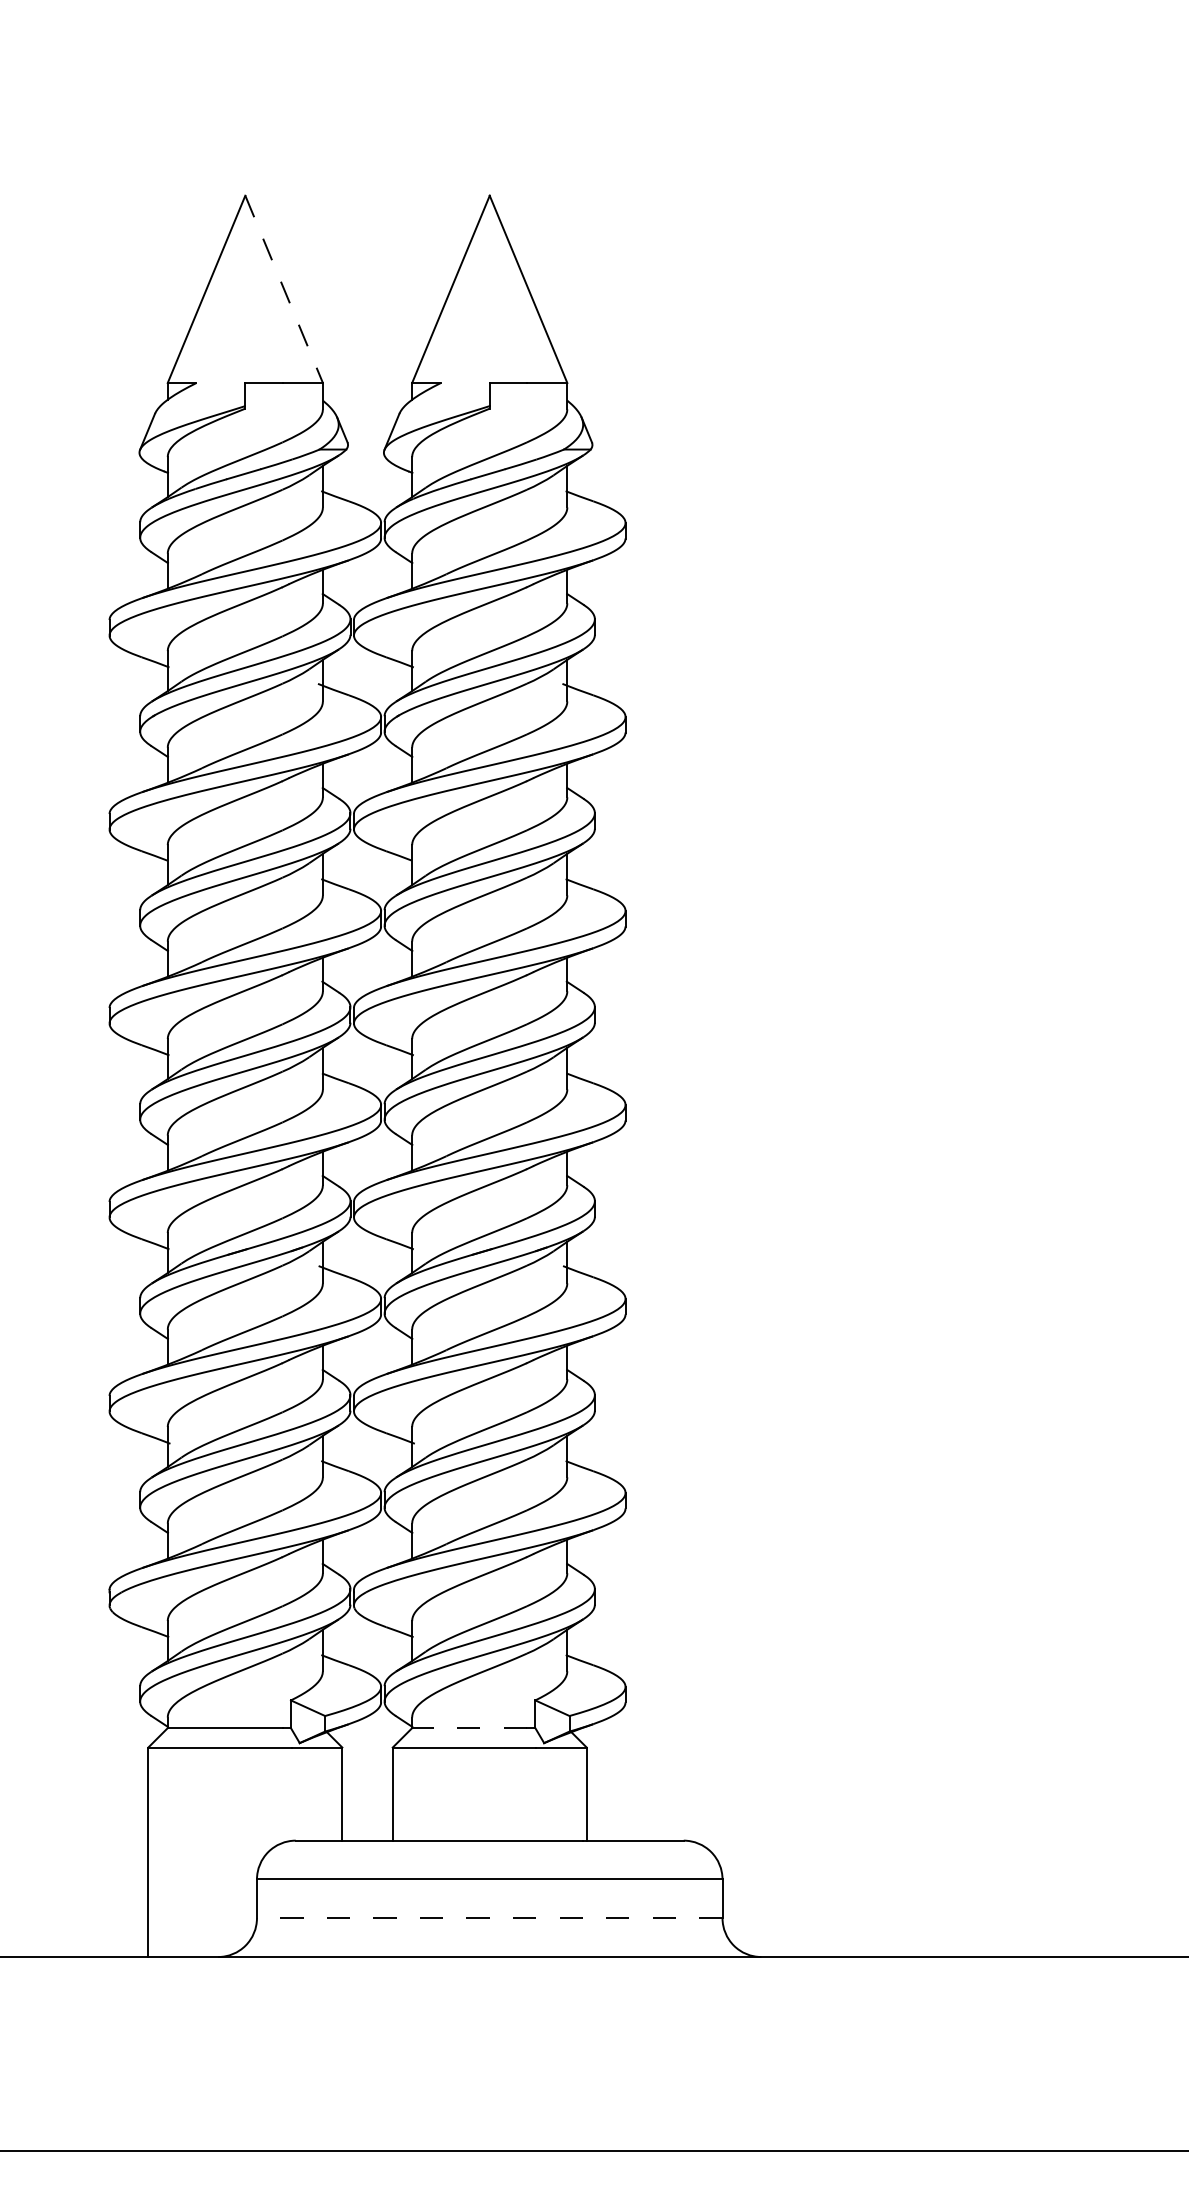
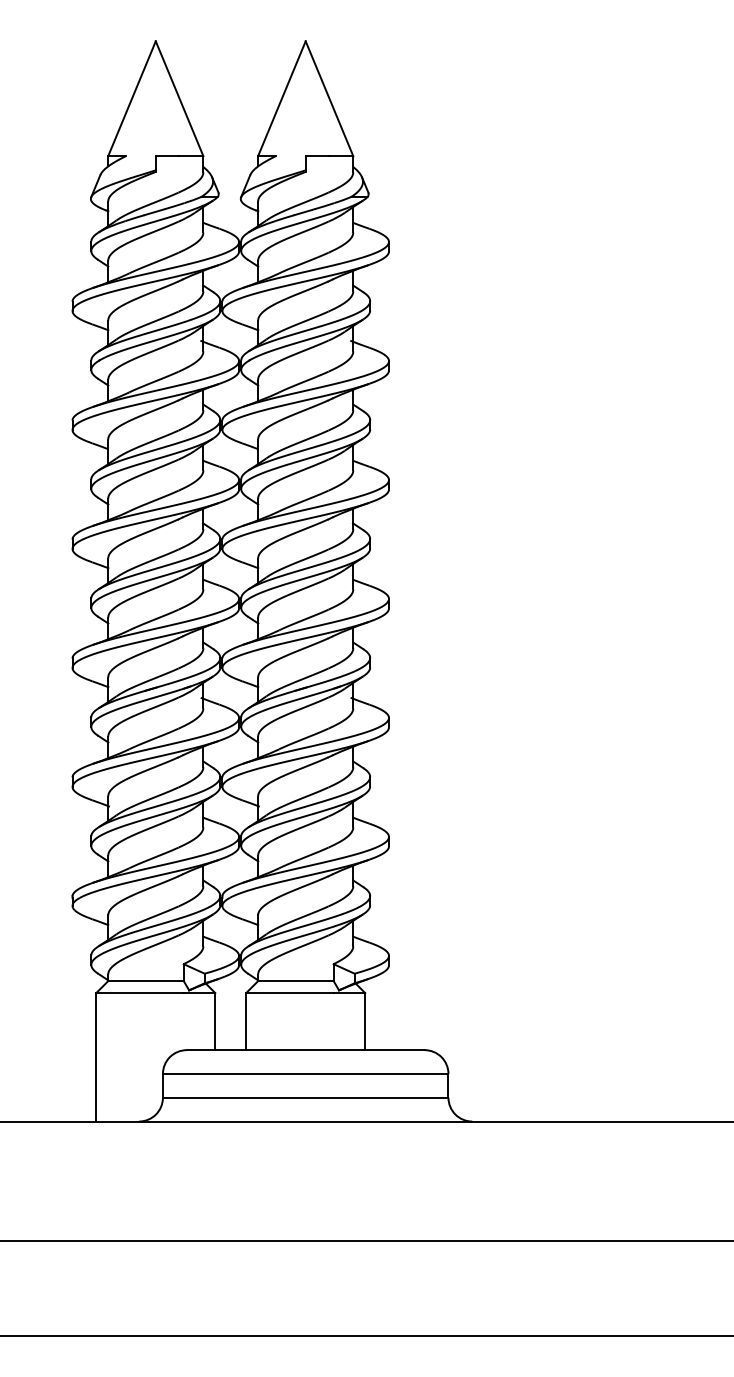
line: (283, 290) -> (179, 99), dashed -> solid
line: (468, 1728) -> (292, 981), dashed -> solid
line: (489, 1917) -> (305, 1097), dashed -> solid

